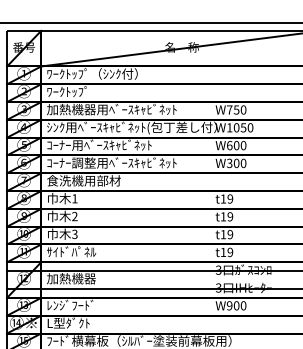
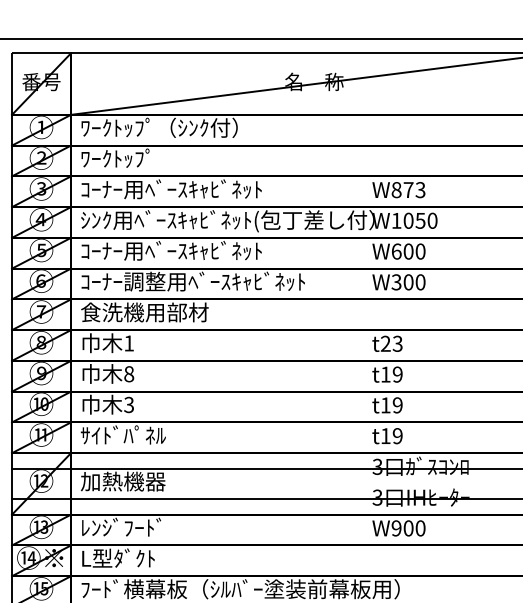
text: (111, 109) -> (192, 189), 加熱機器用ﾍﾞｰｽｷｬﾋﾞﾈｯﾄ -> ｺｰﾅｰ用ﾍﾞｰｽｷｬﾋﾞﾈｯﾄ
text: (236, 109) -> (408, 189), W750 -> W873
text: (226, 198) -> (391, 342), t19 -> t23
text: (74, 216) -> (128, 374), 2 -> 8

